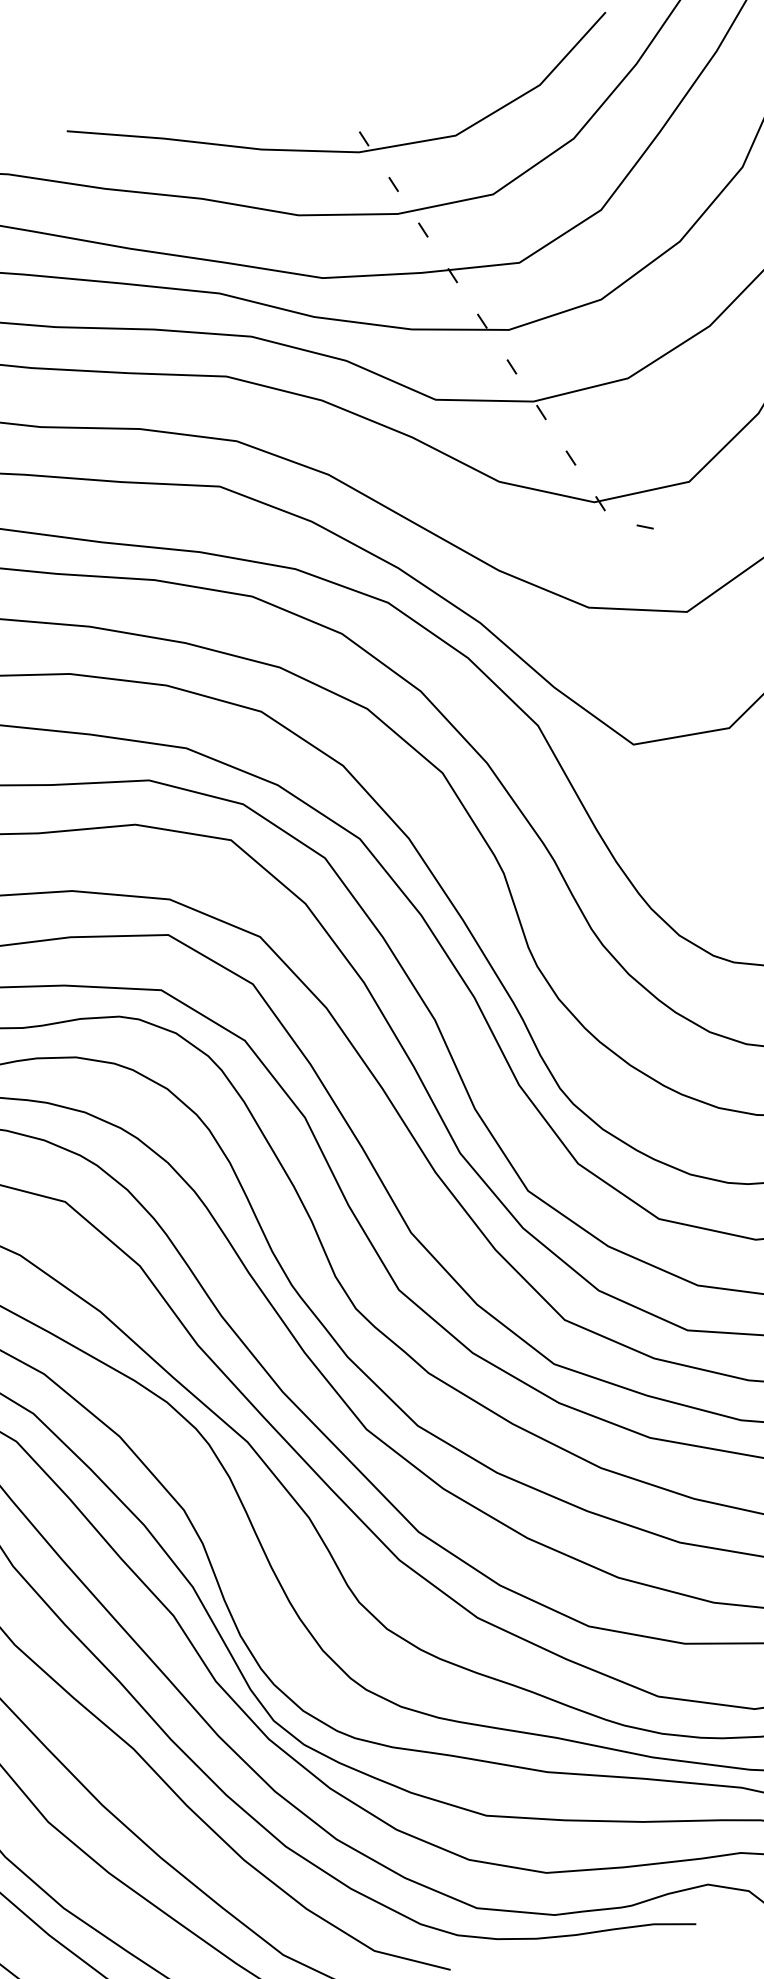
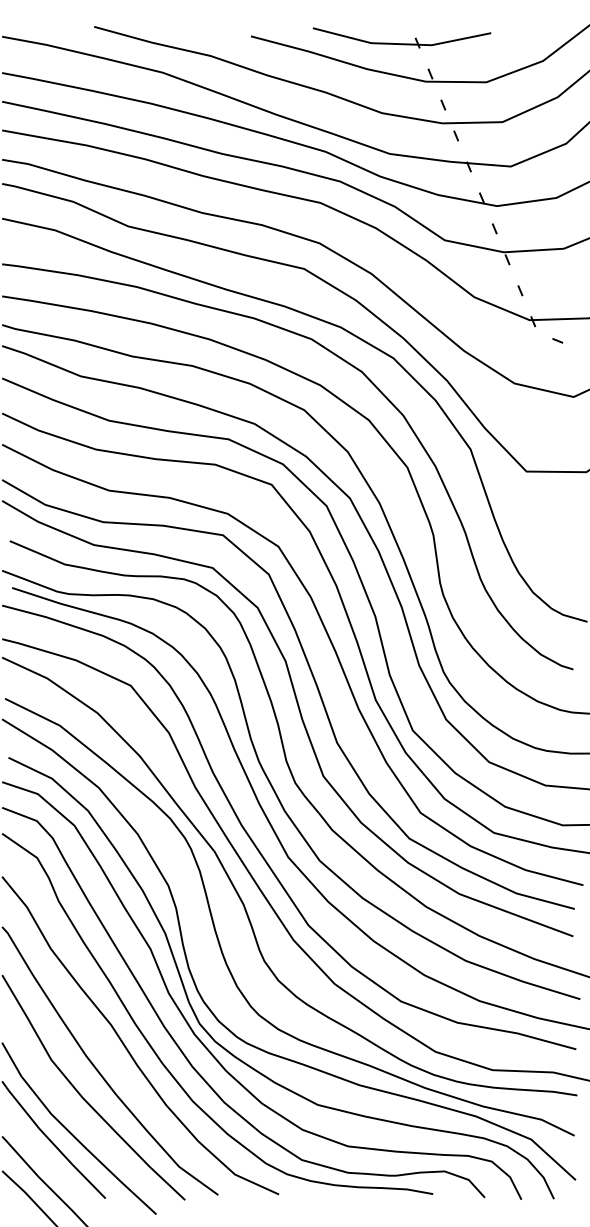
part: (307, 89) -> (401, 37), added

